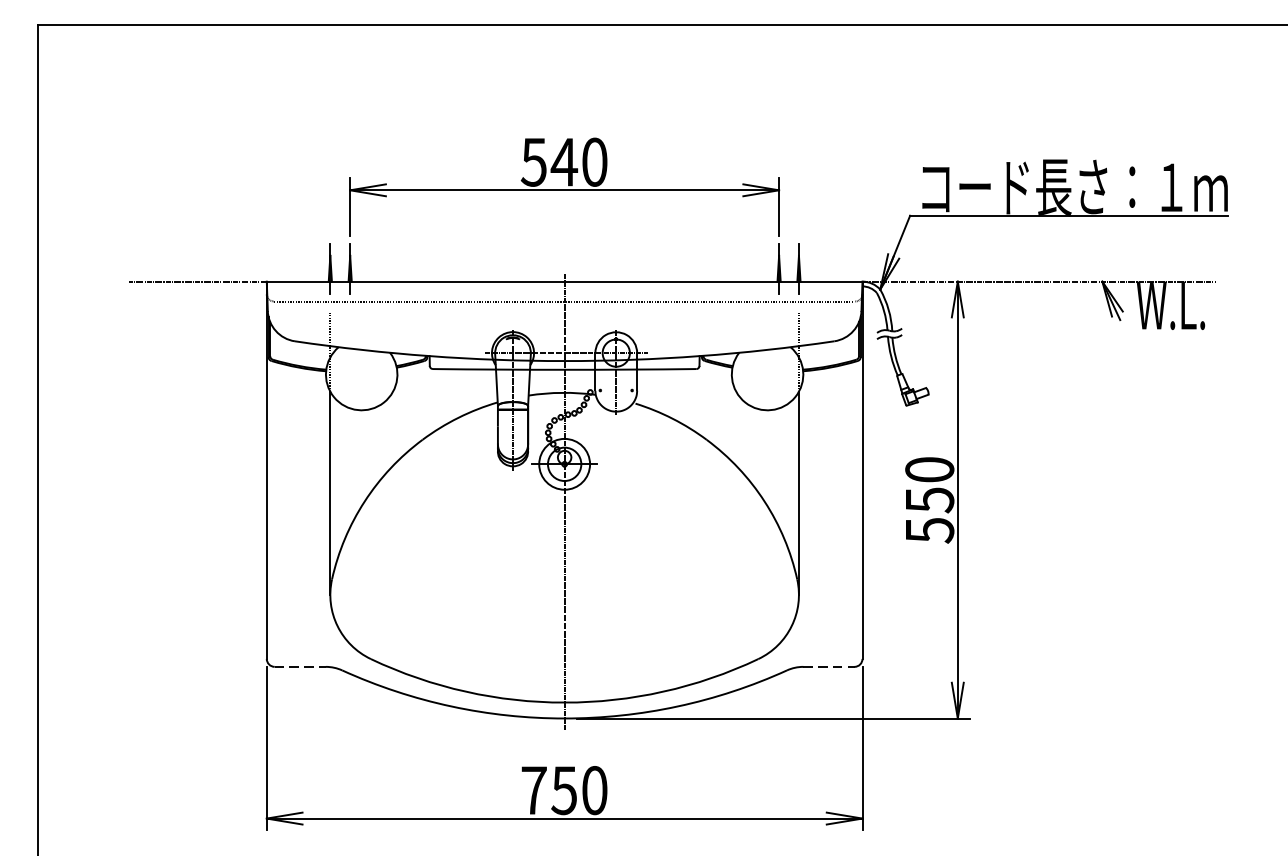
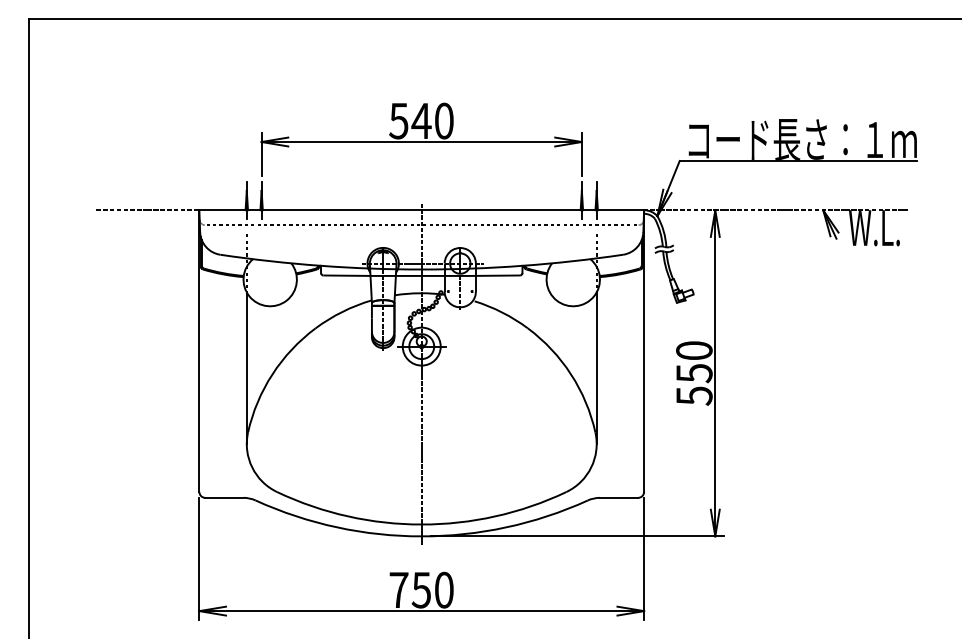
line: (300, 666) -> (224, 497), dashed -> solid
line: (829, 666) -> (619, 497), dashed -> solid

